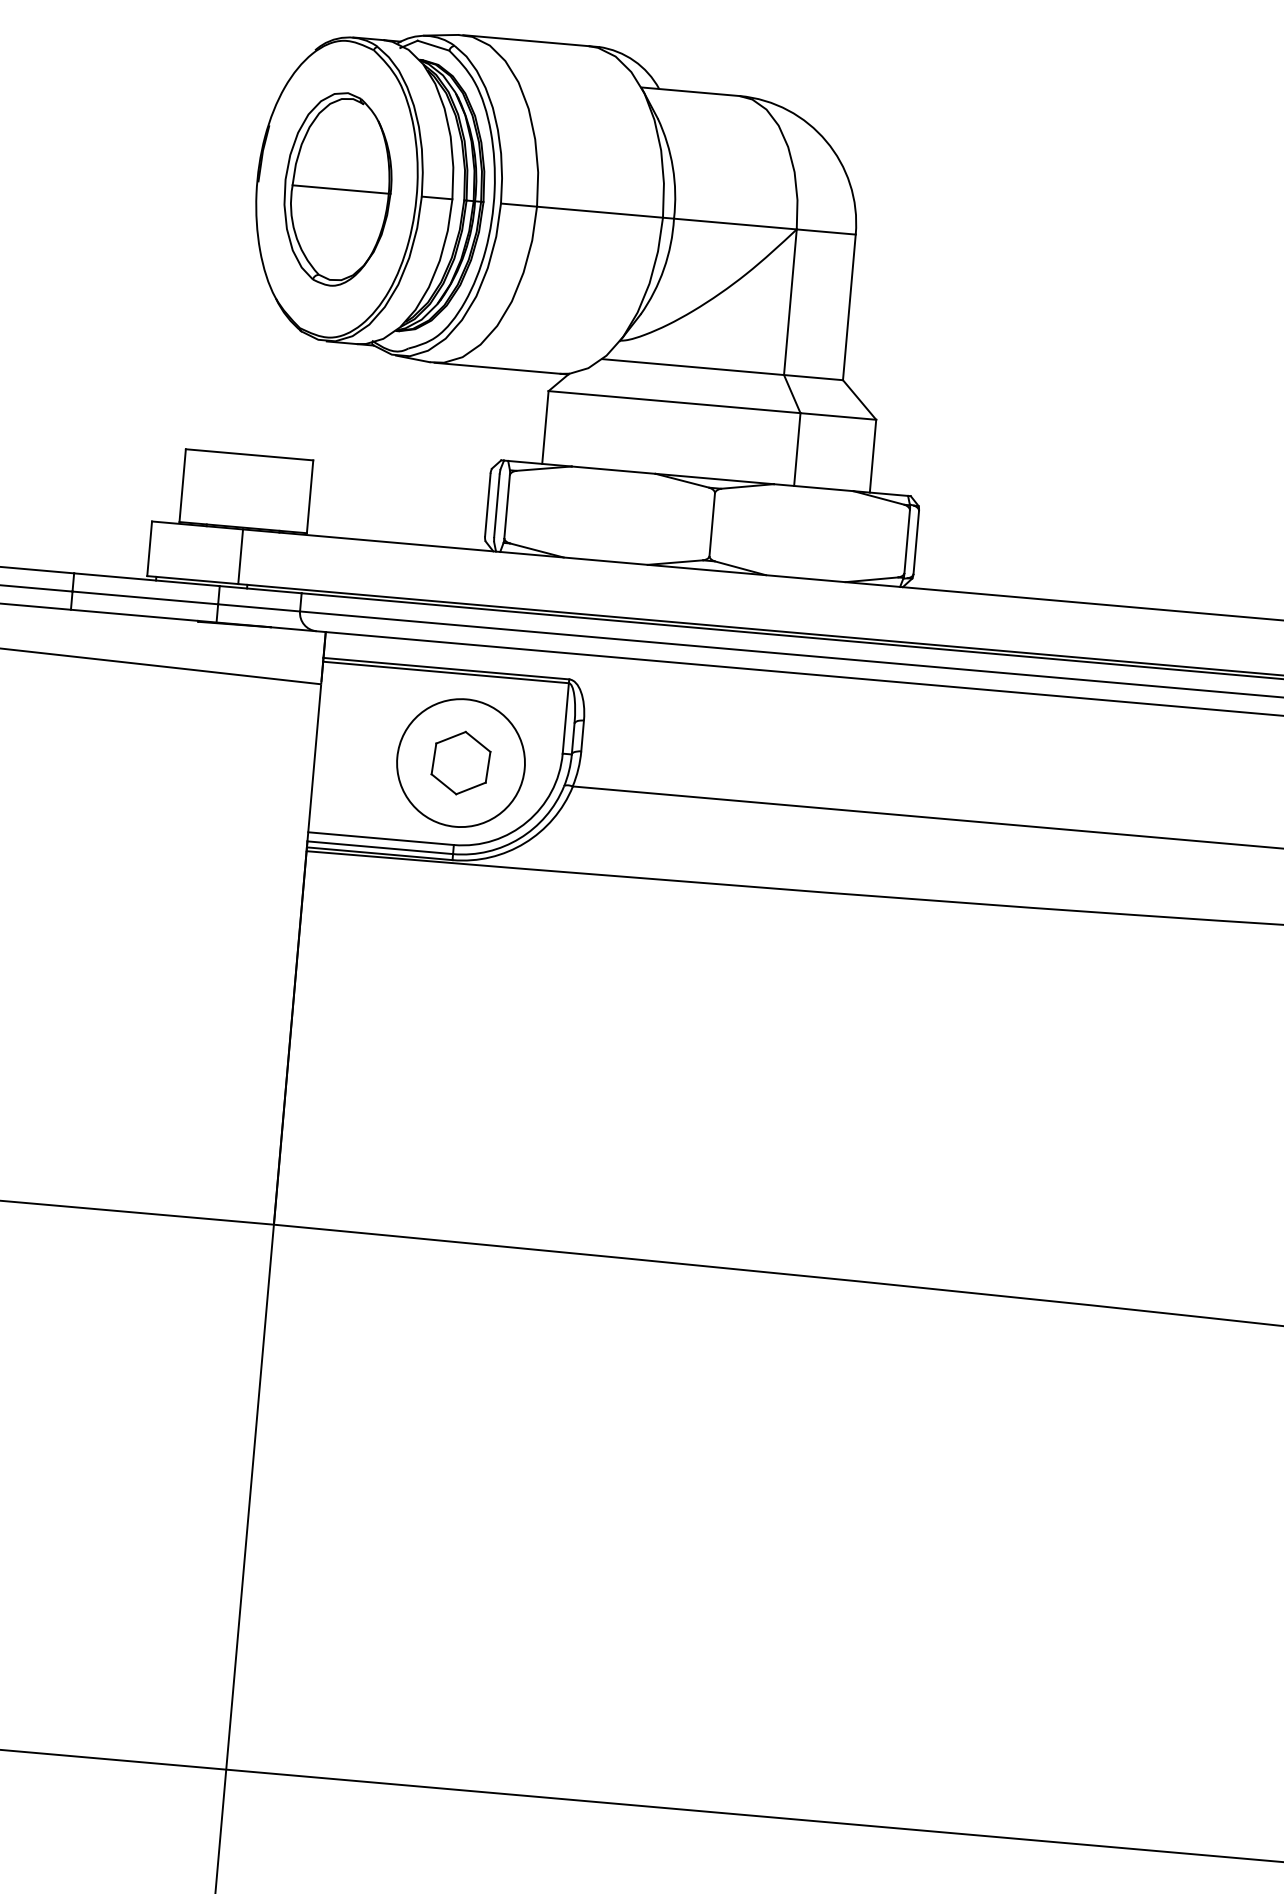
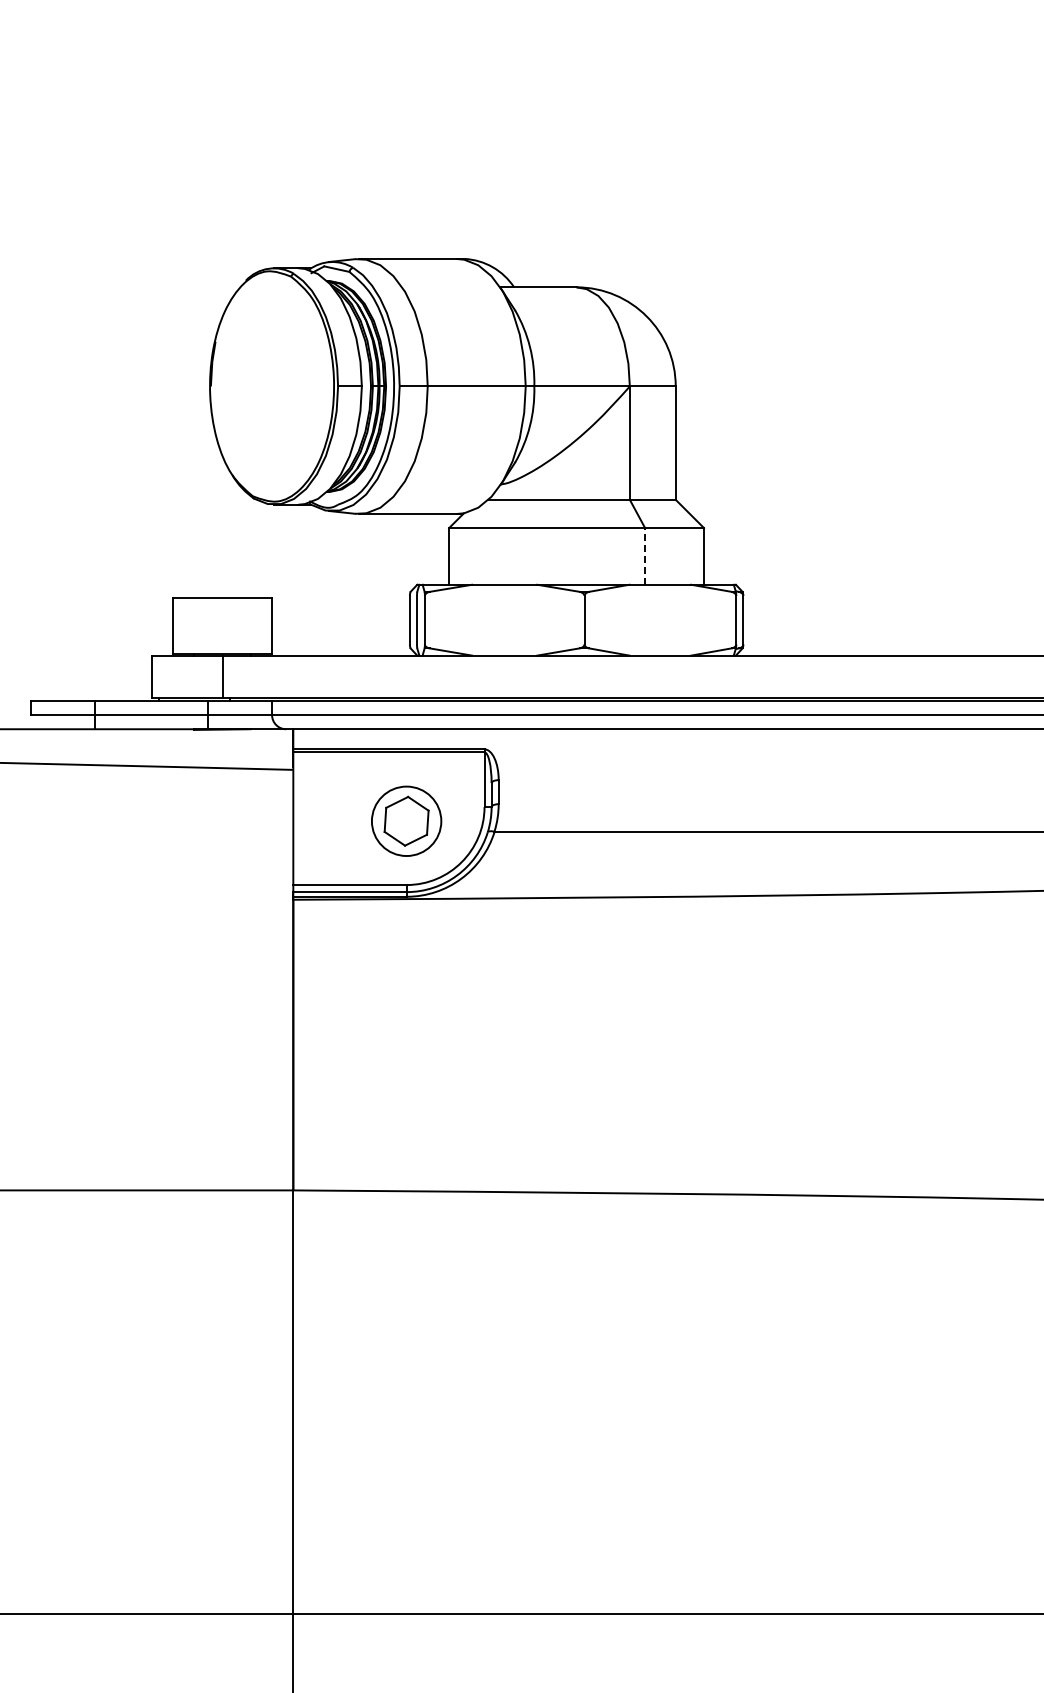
part: (337, 189) -> (272, 386), removed
line: (797, 448) -> (645, 555), solid -> dashed
circle: (460, 762) -> (406, 820), size x0.7

